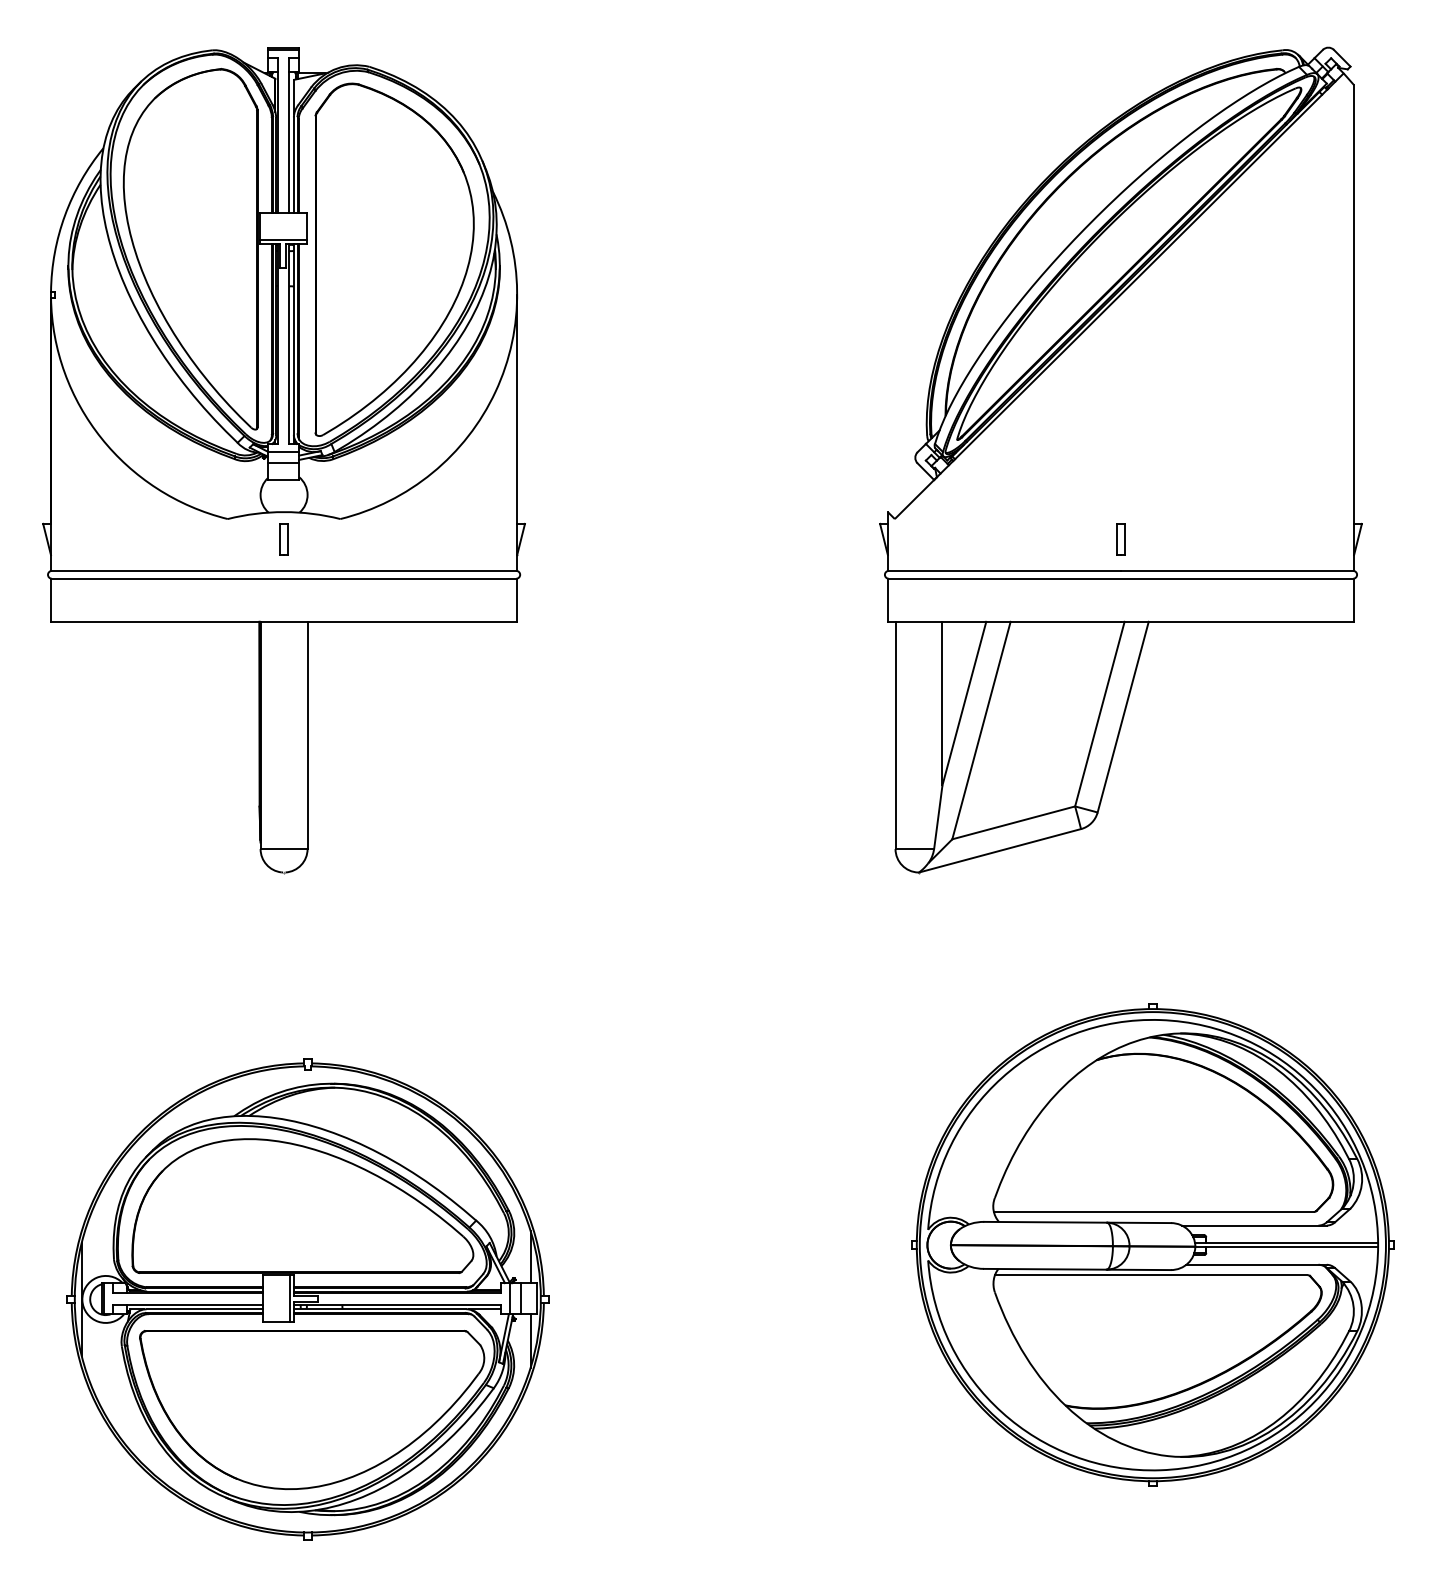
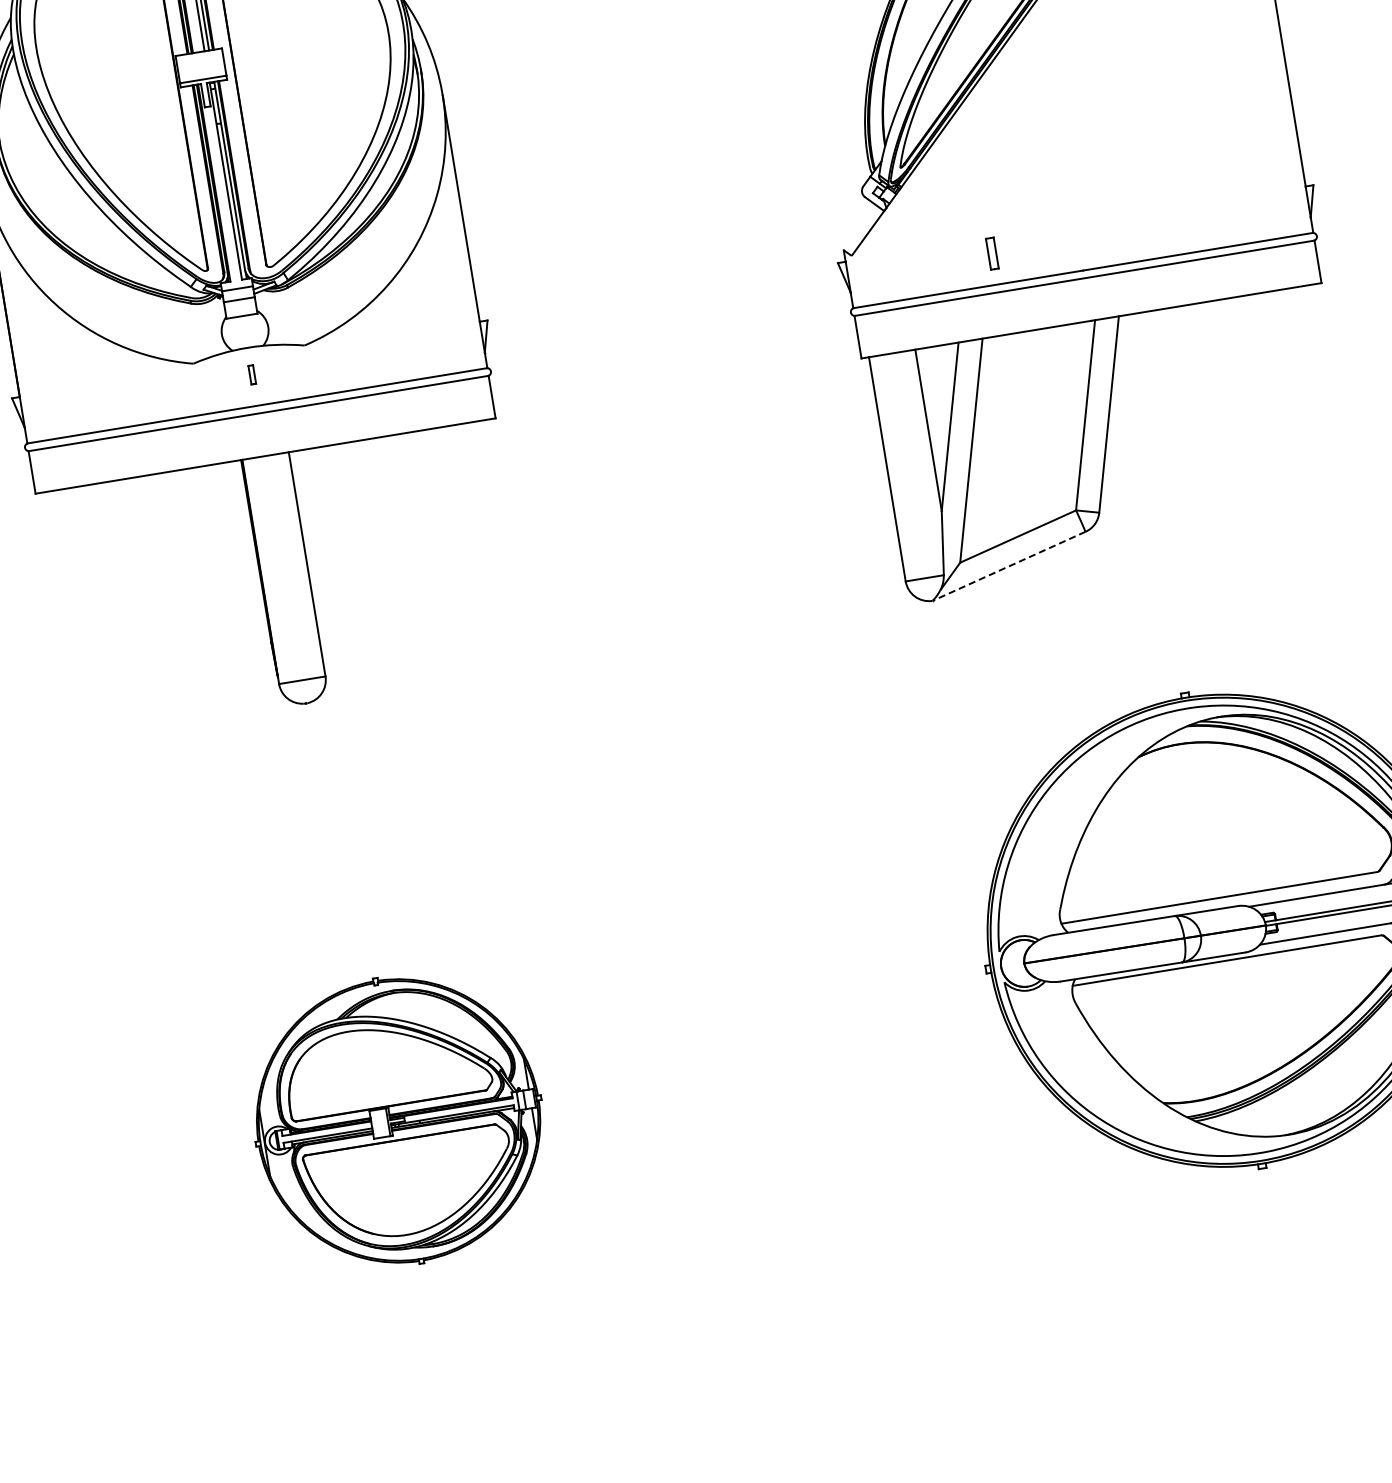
part: (283, 539) -> (251, 374), size x0.6
part: (1120, 539) -> (991, 253), moved
line: (1000, 850) -> (1009, 565), solid -> dashed
part: (307, 1299) -> (398, 1121), size x0.6

